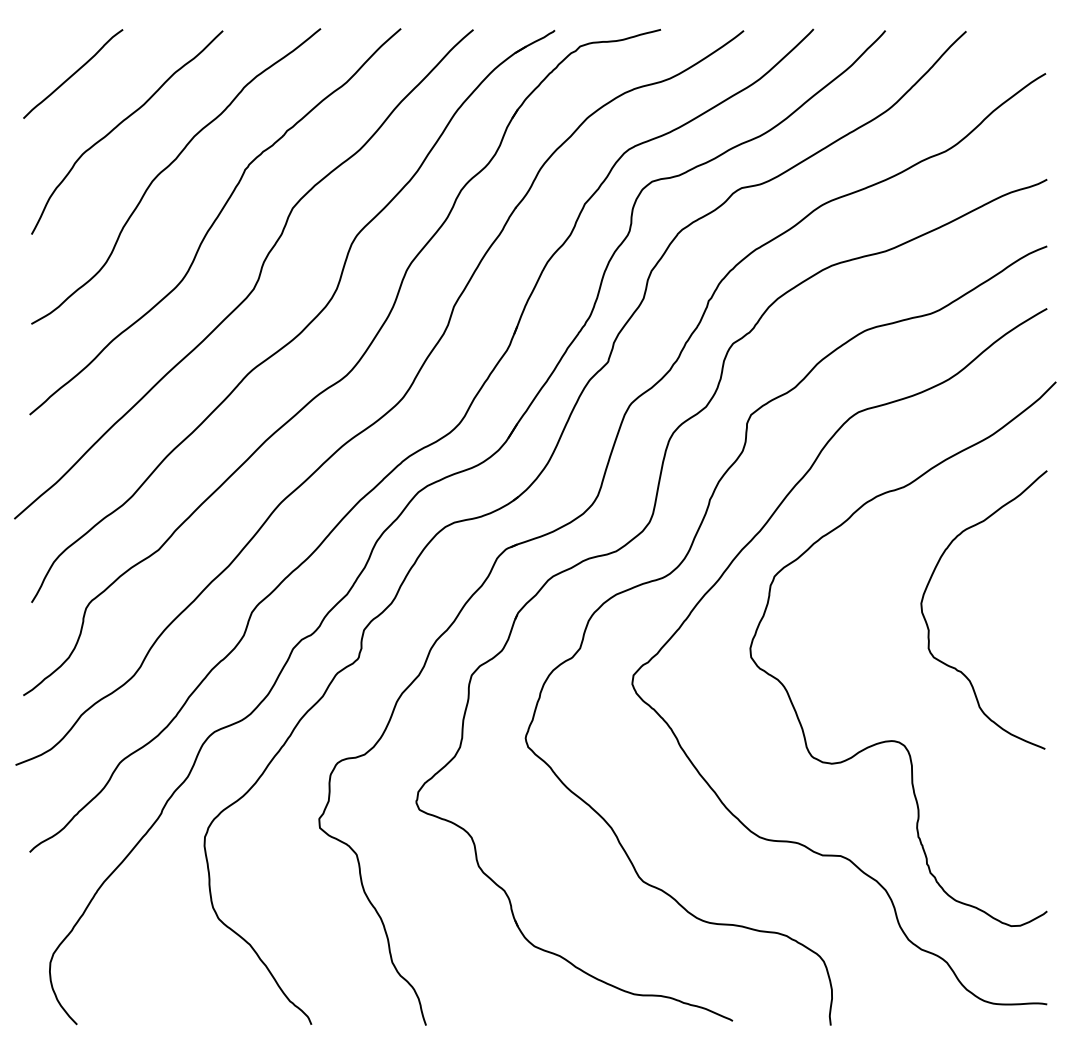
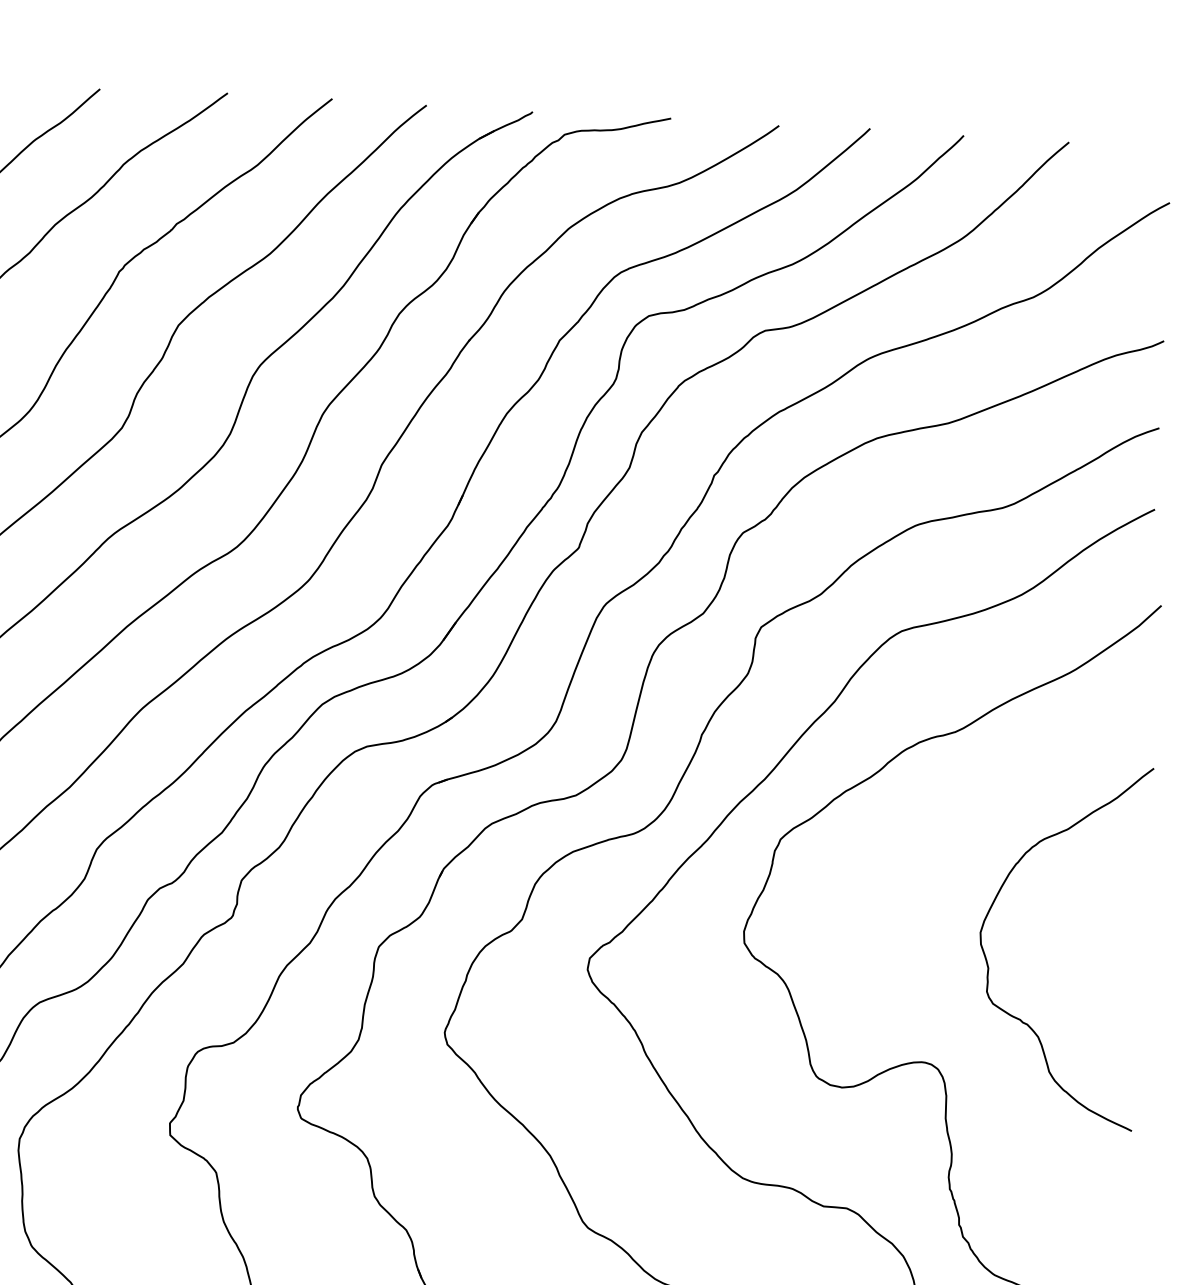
curve: (929, 628) -> (989, 965), moved

